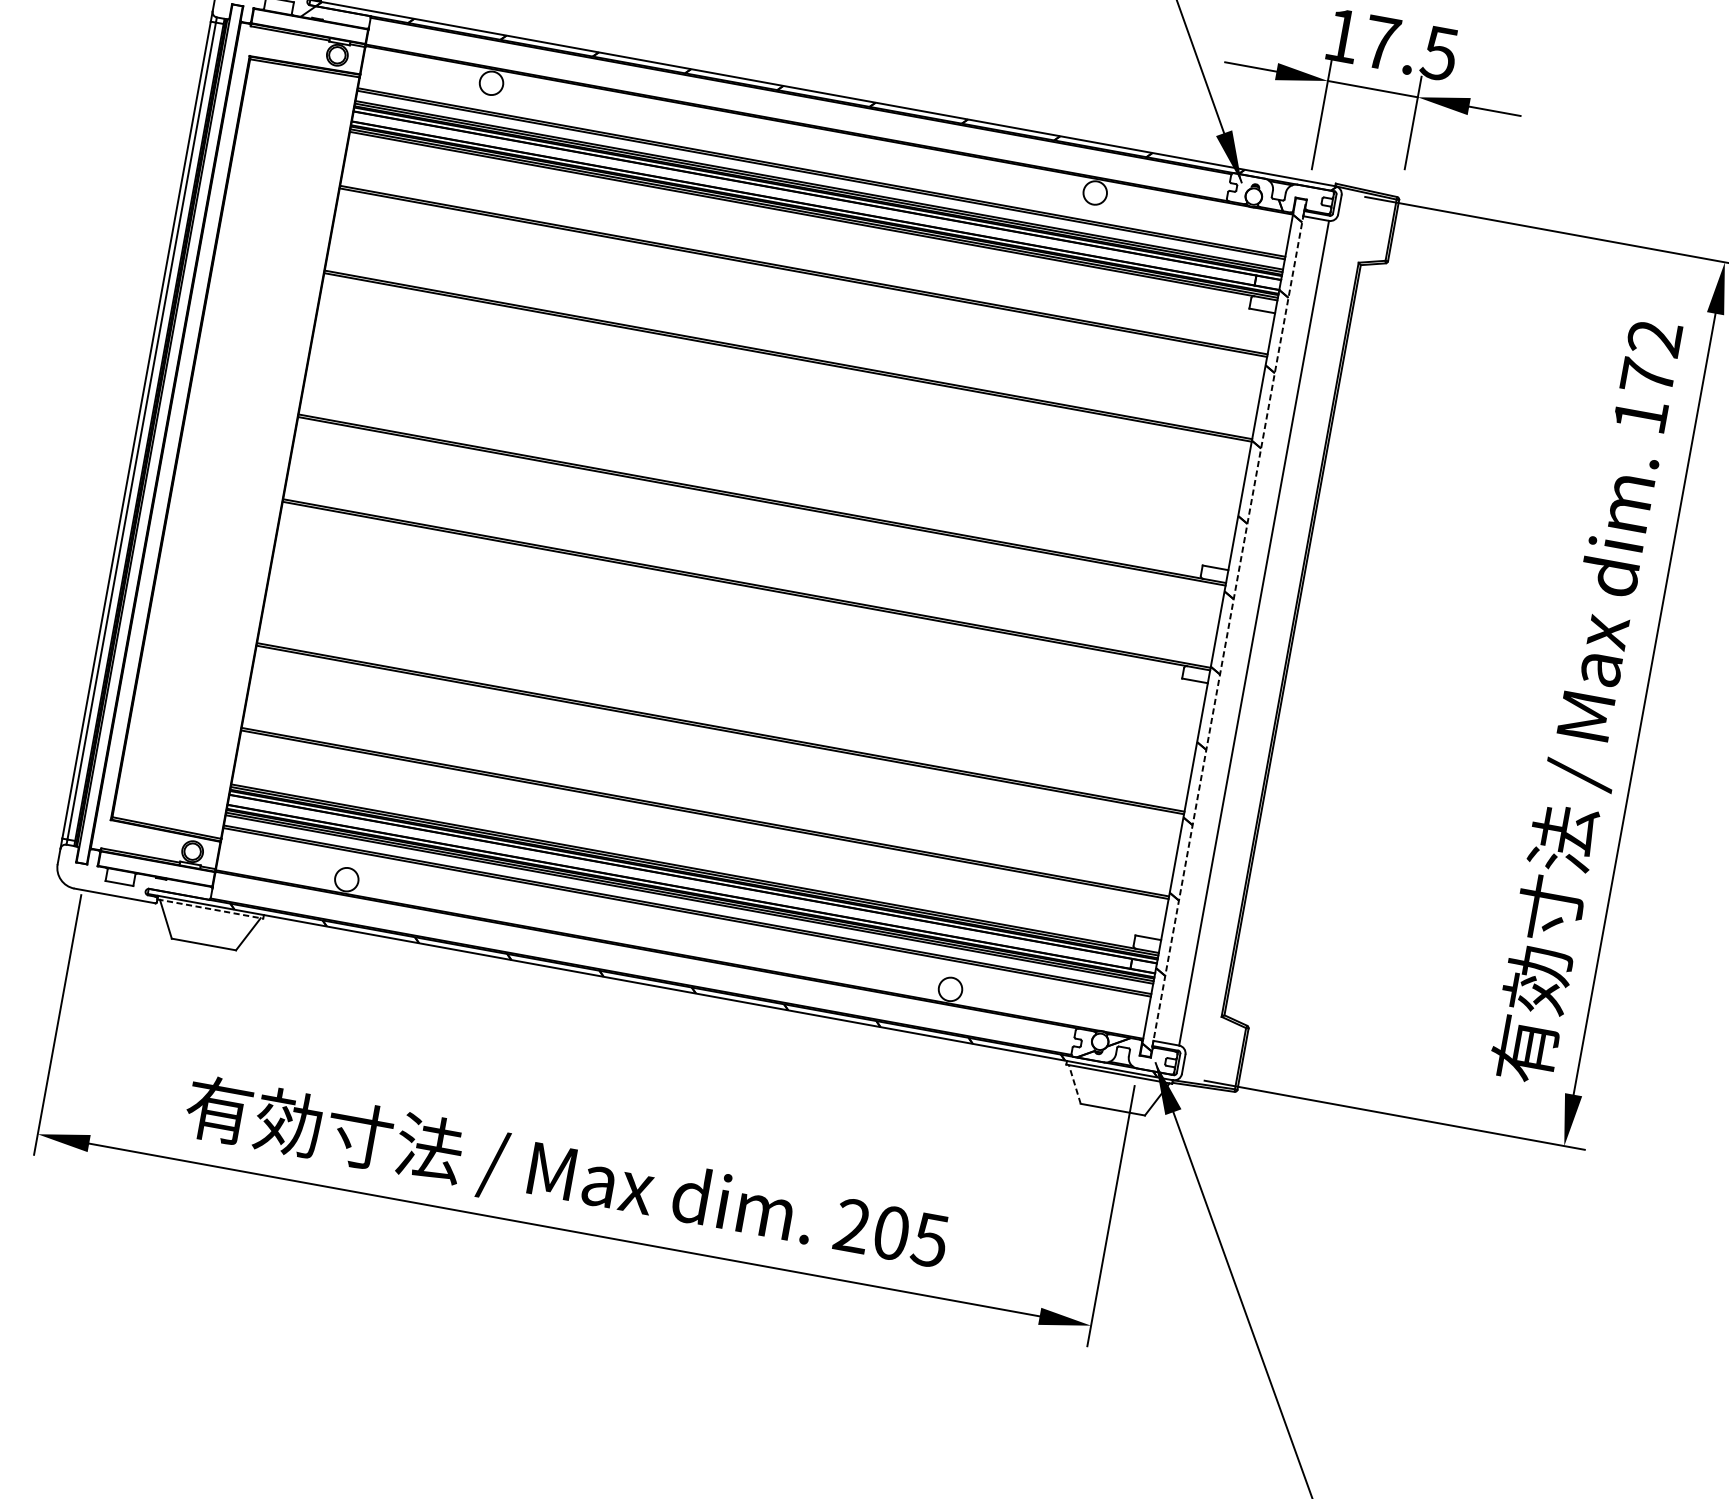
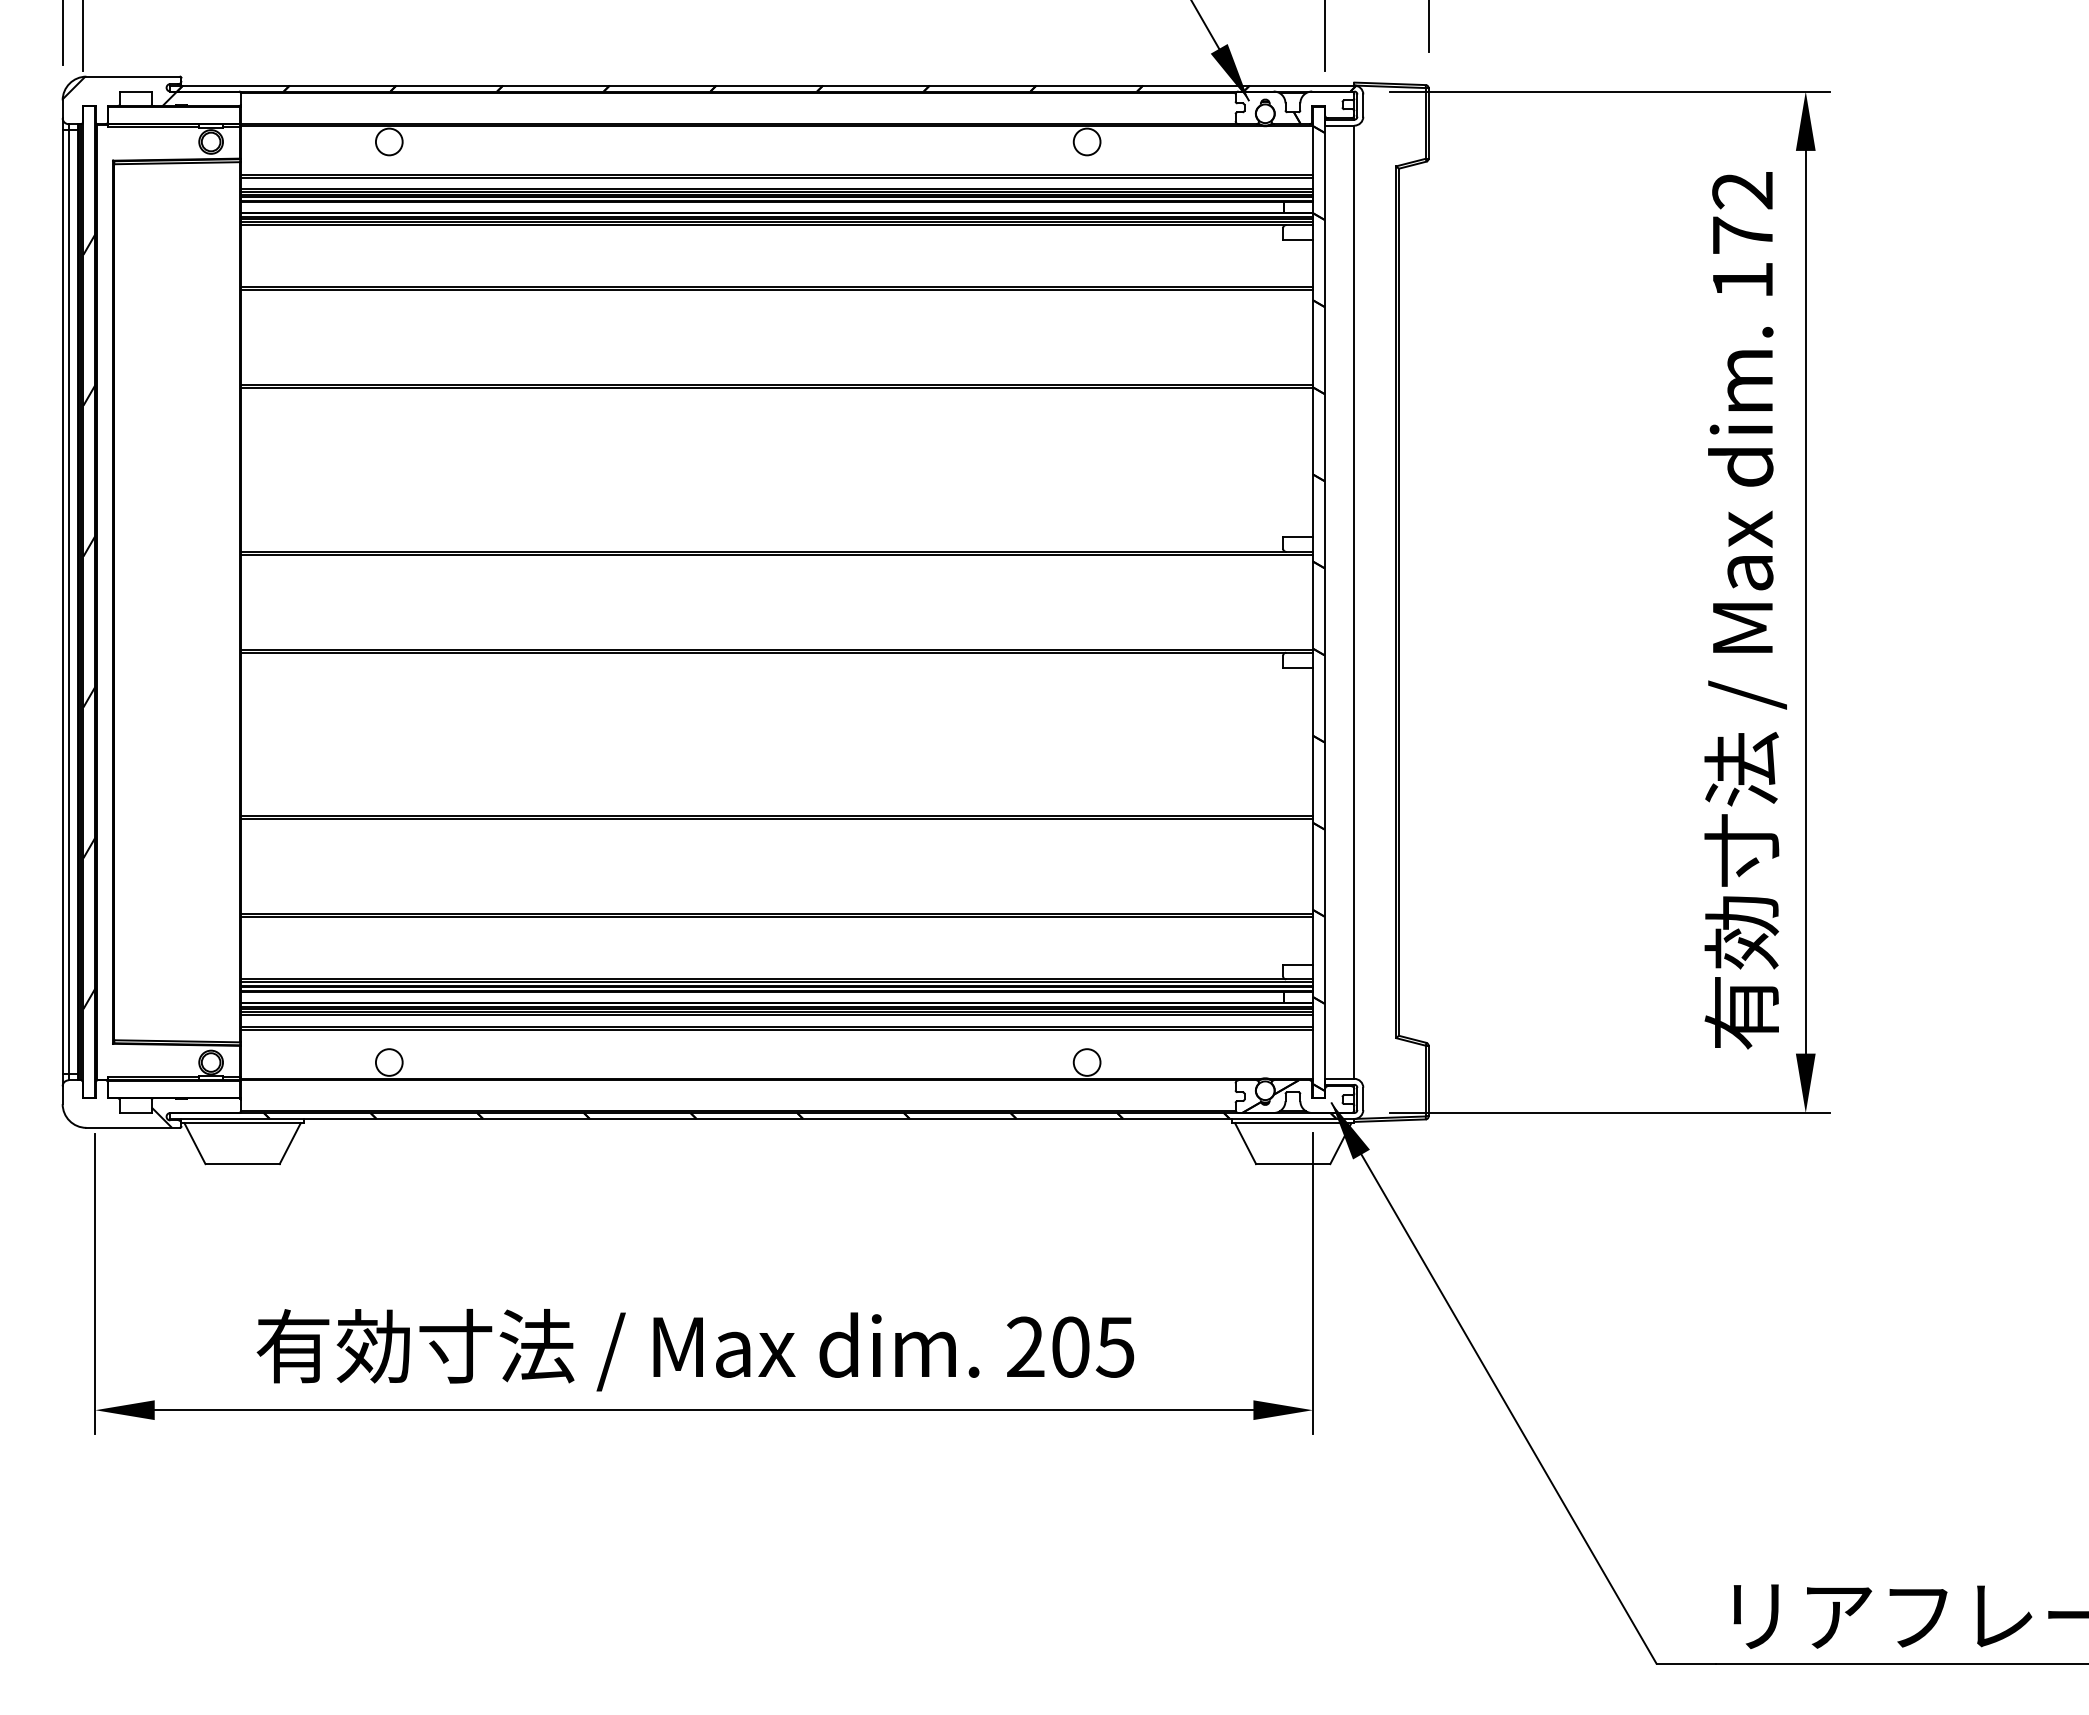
hatch: (156, 451) -> (89, 621), added
line: (1228, 627) -> (1324, 601), dashed -> solid
hatch: (141, 891) -> (161, 1117), added
line: (211, 909) -> (243, 1123), dashed -> solid
line: (1074, 1084) -> (1245, 1143), dashed -> solid

